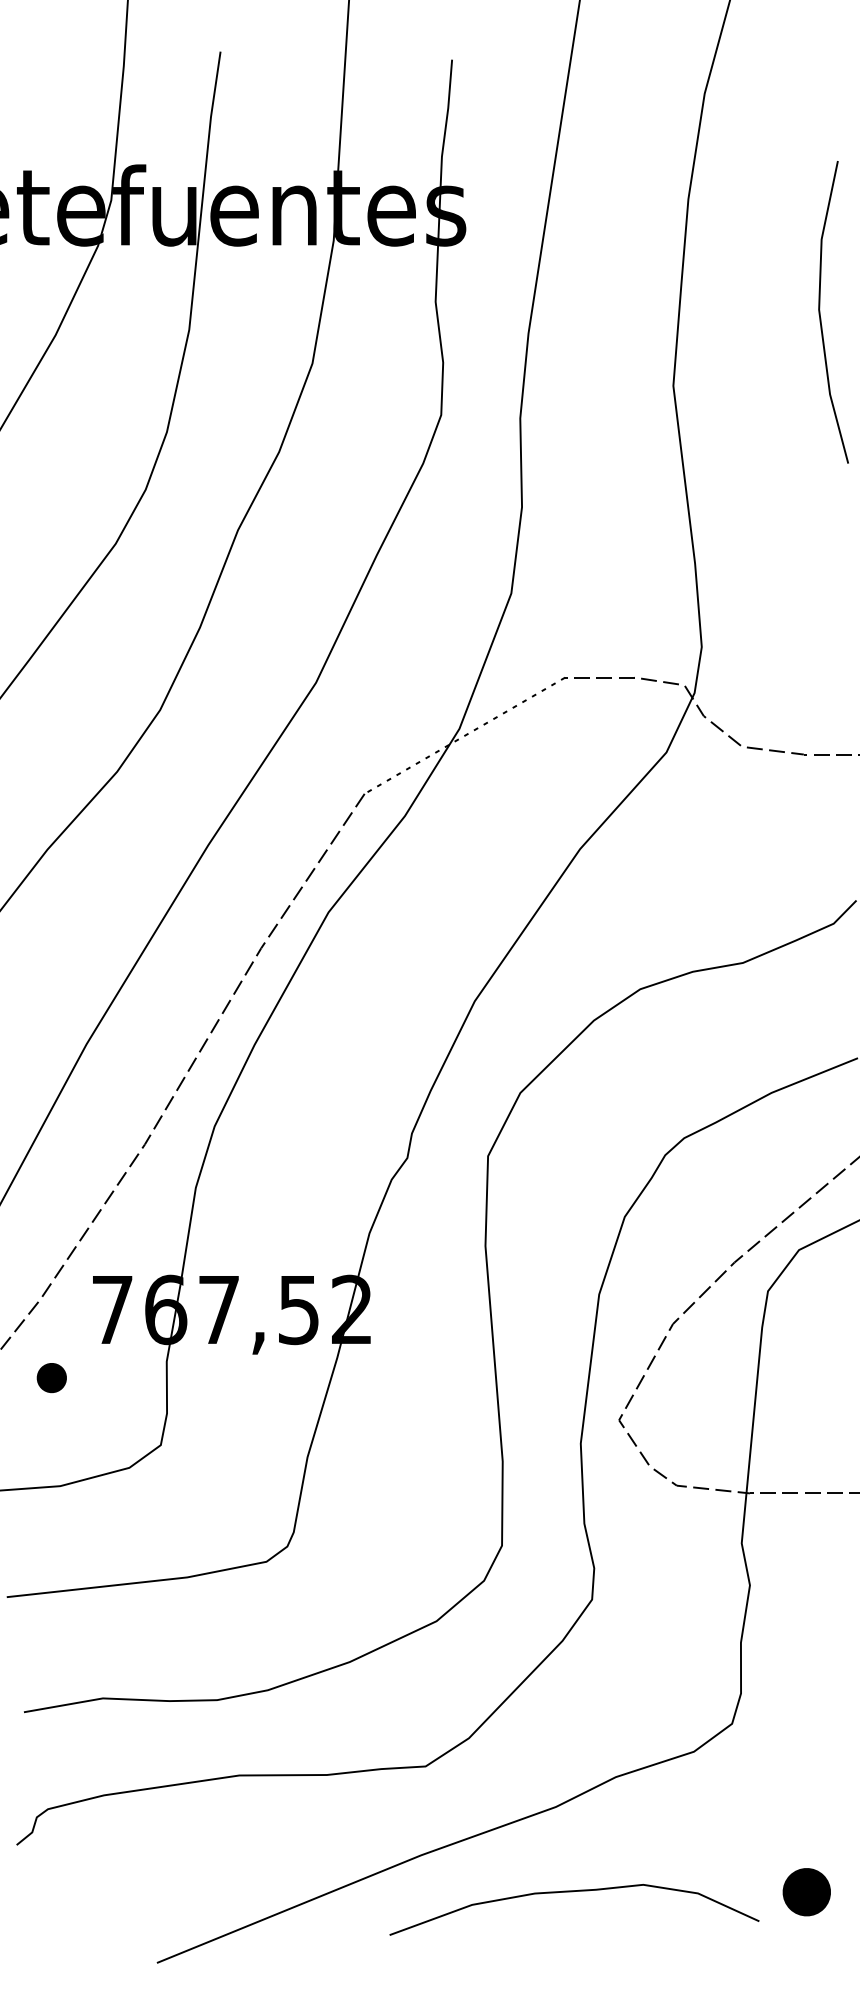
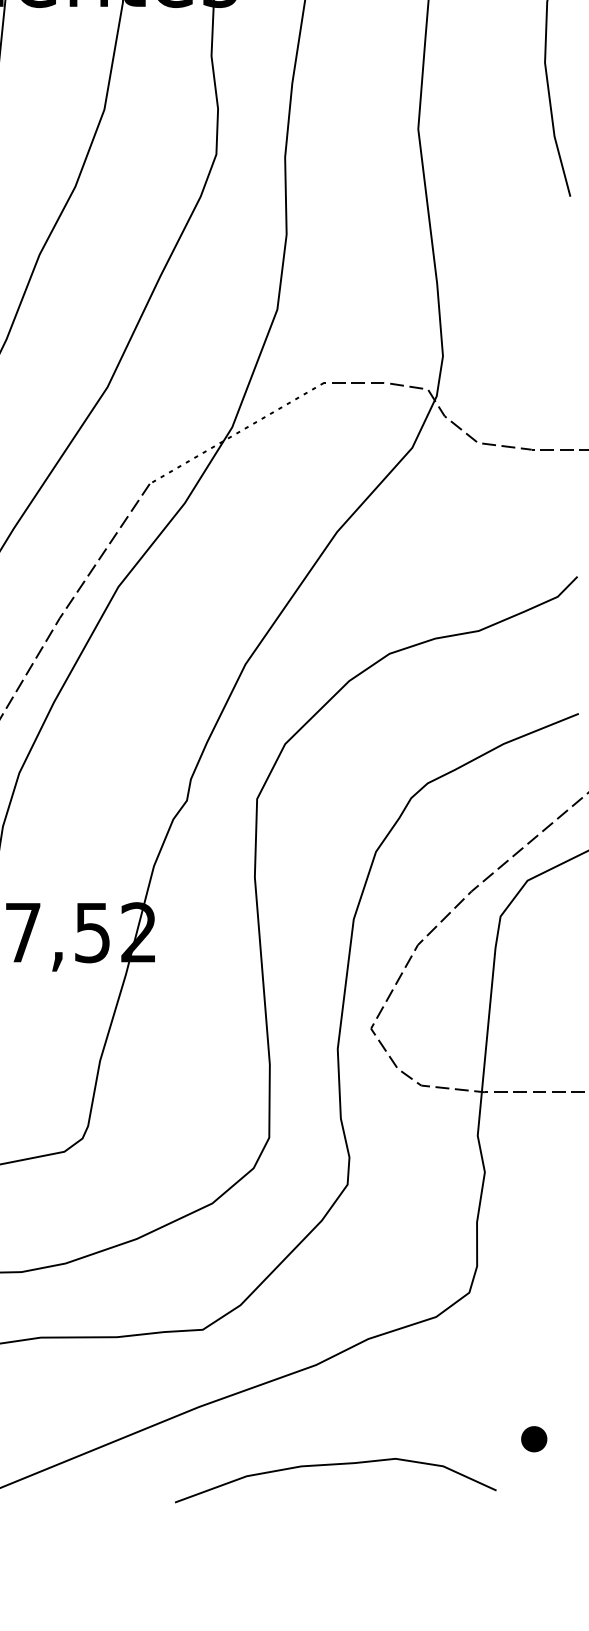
curve: (573, 1892) -> (334, 1465), moved
part: (806, 1892) -> (534, 1439), size x0.62

